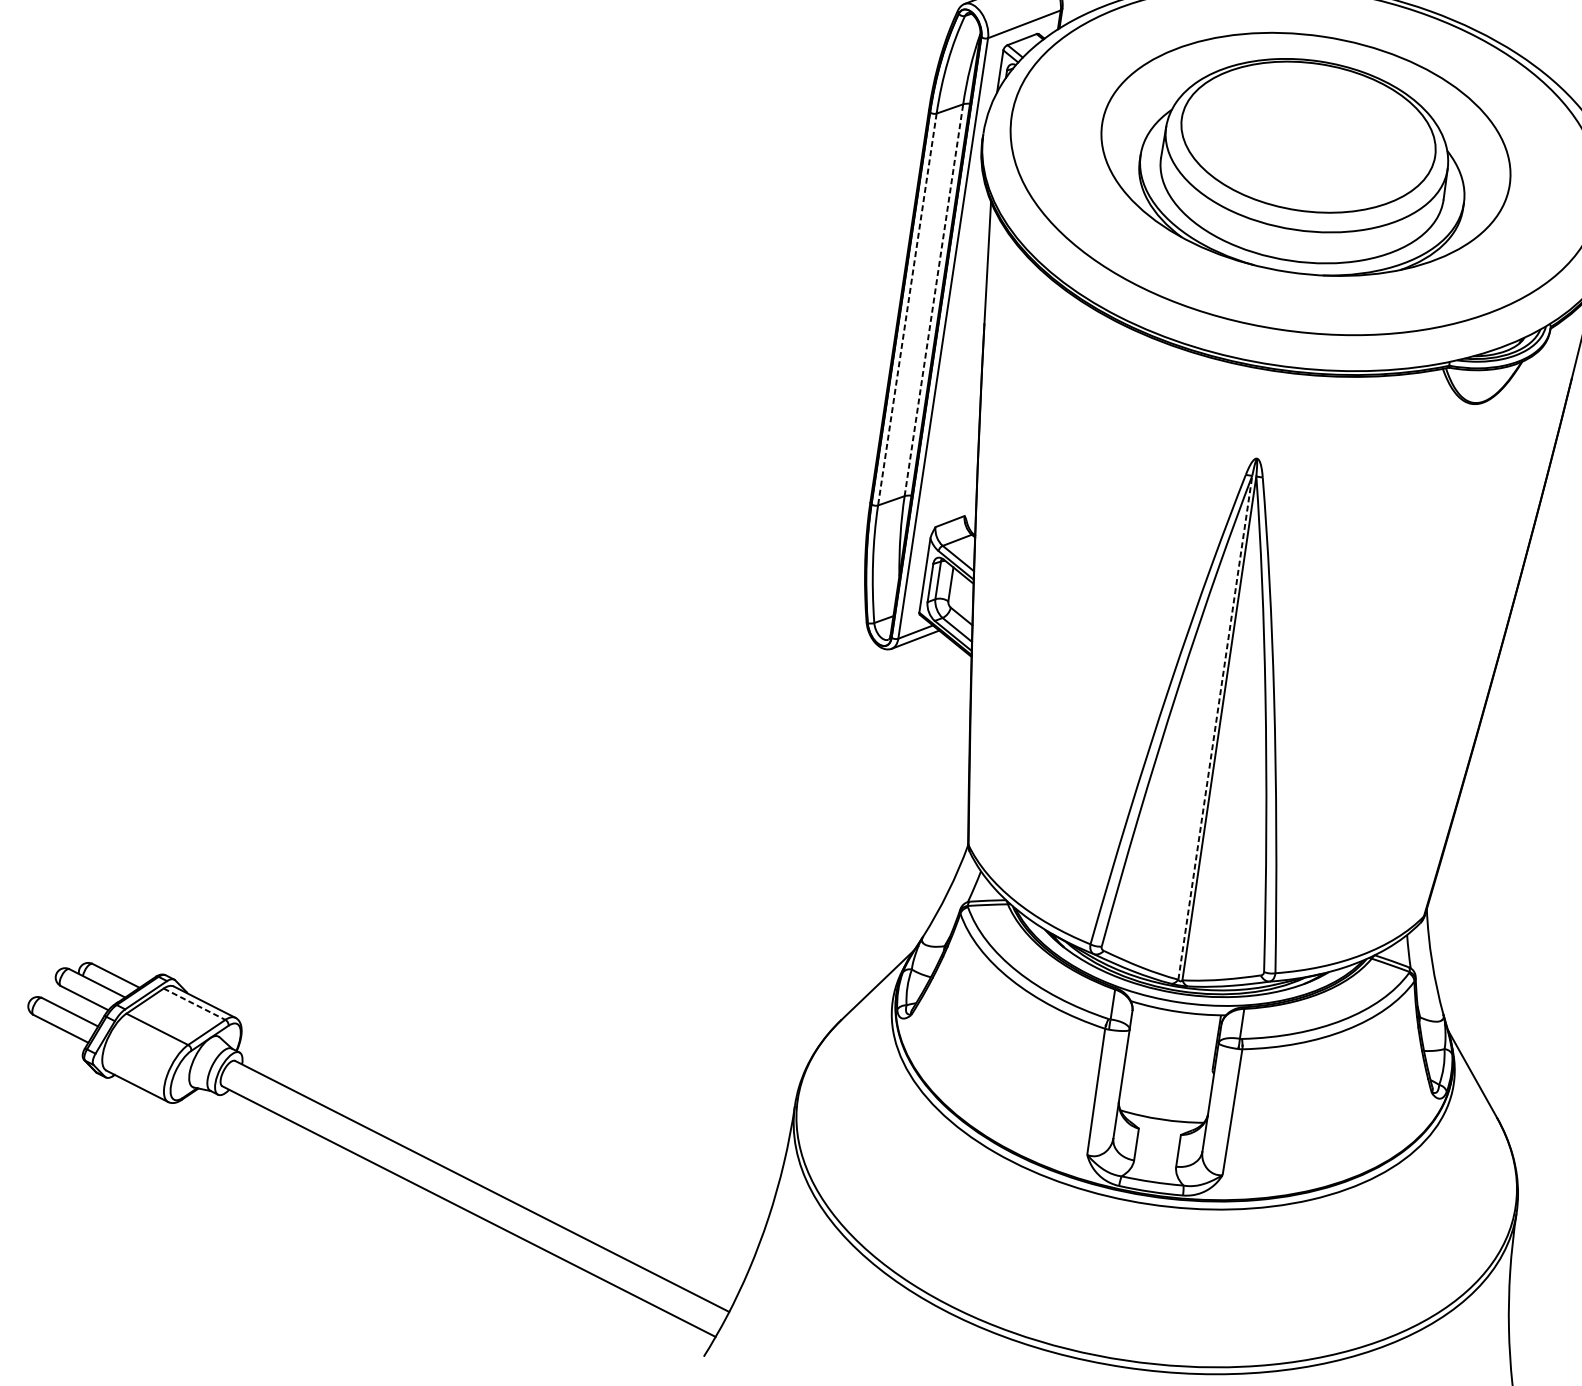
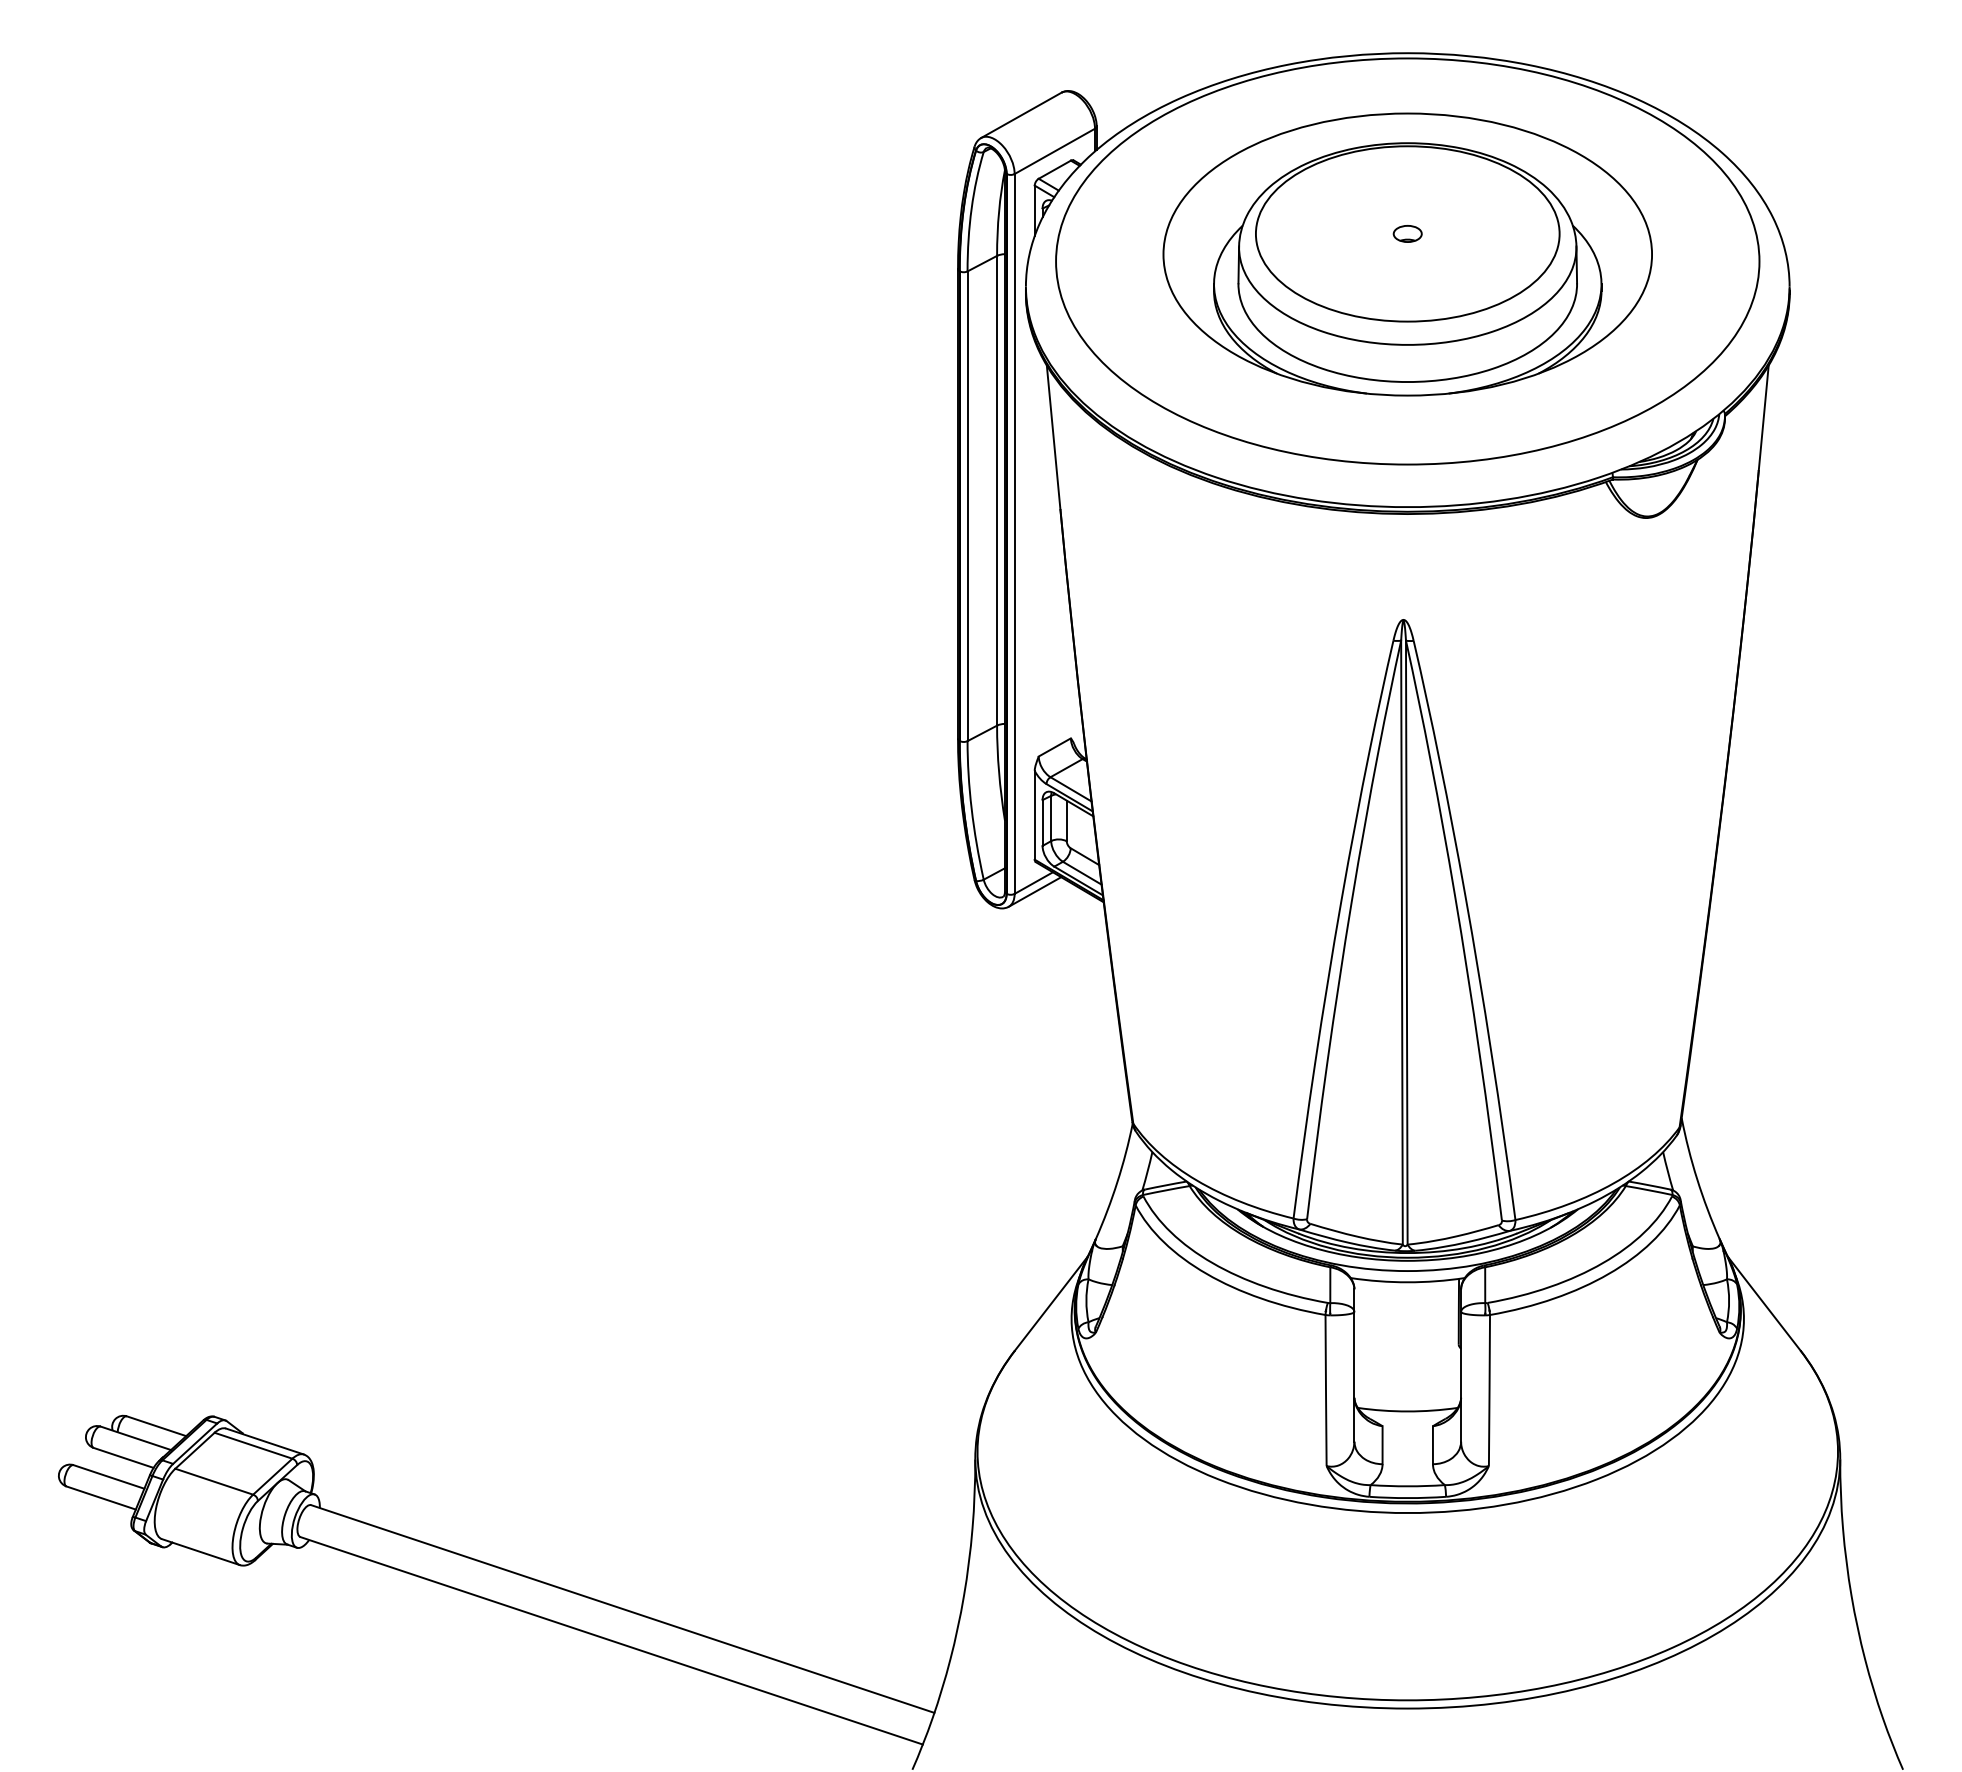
part: (1308, 136) -> (1407, 233), added
line: (934, 300) -> (997, 490), dashed -> solid
line: (907, 309) -> (967, 506), dashed -> solid
line: (1214, 727) -> (1401, 942), dashed -> solid
line: (195, 1004) -> (254, 1445), dashed -> solid

